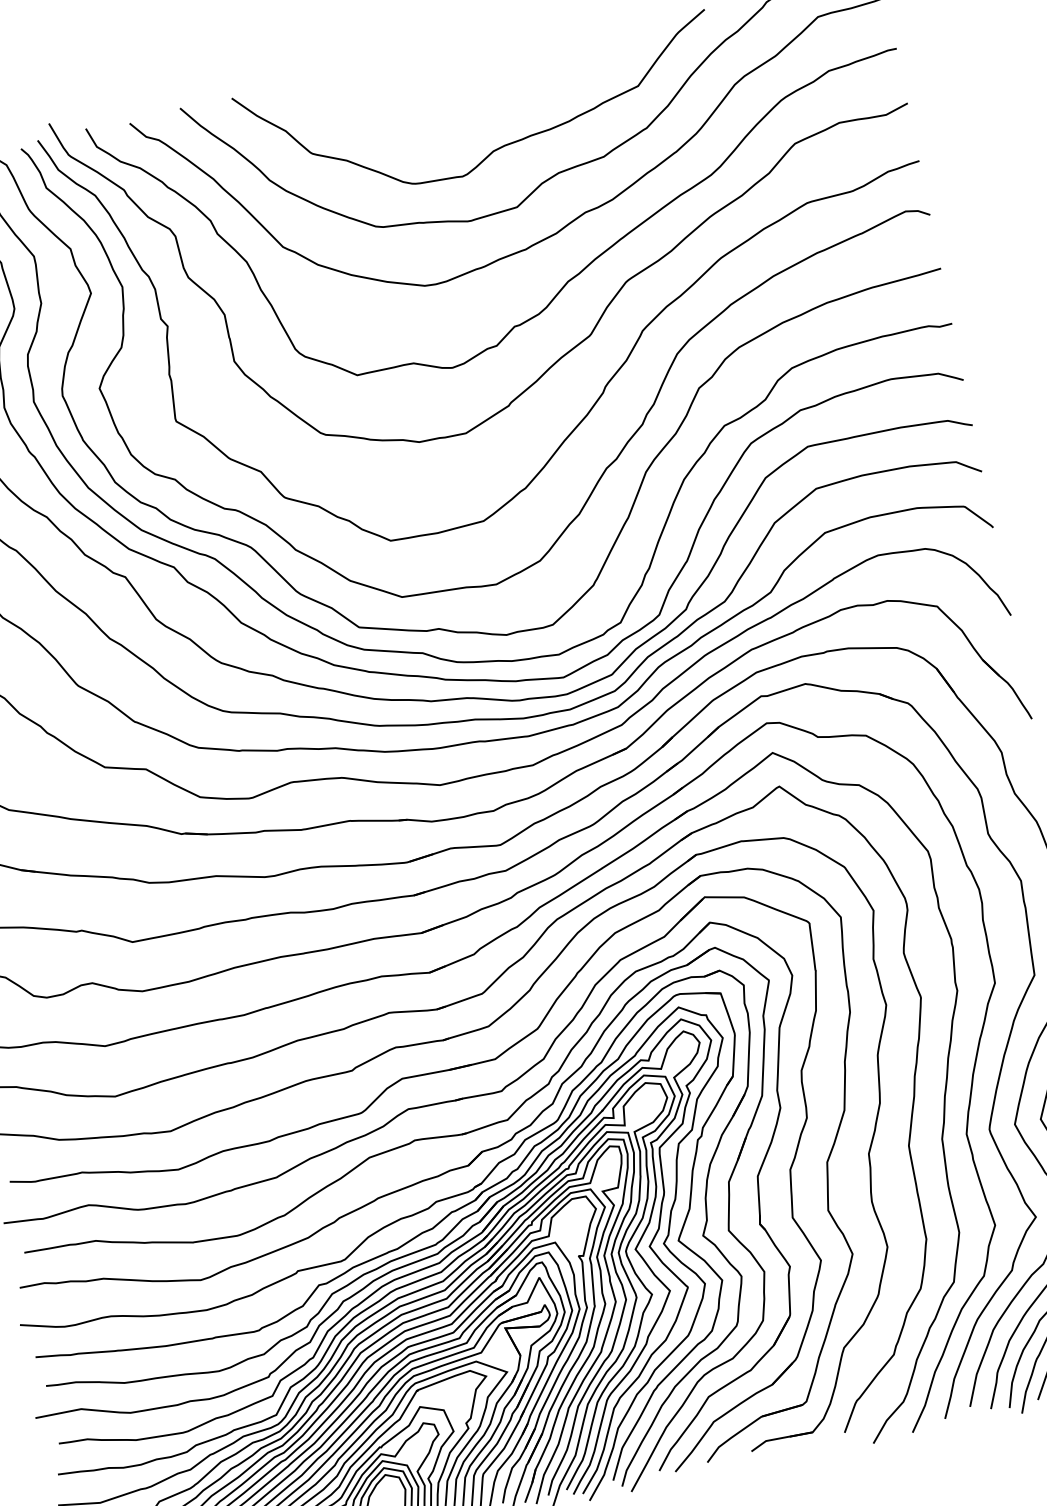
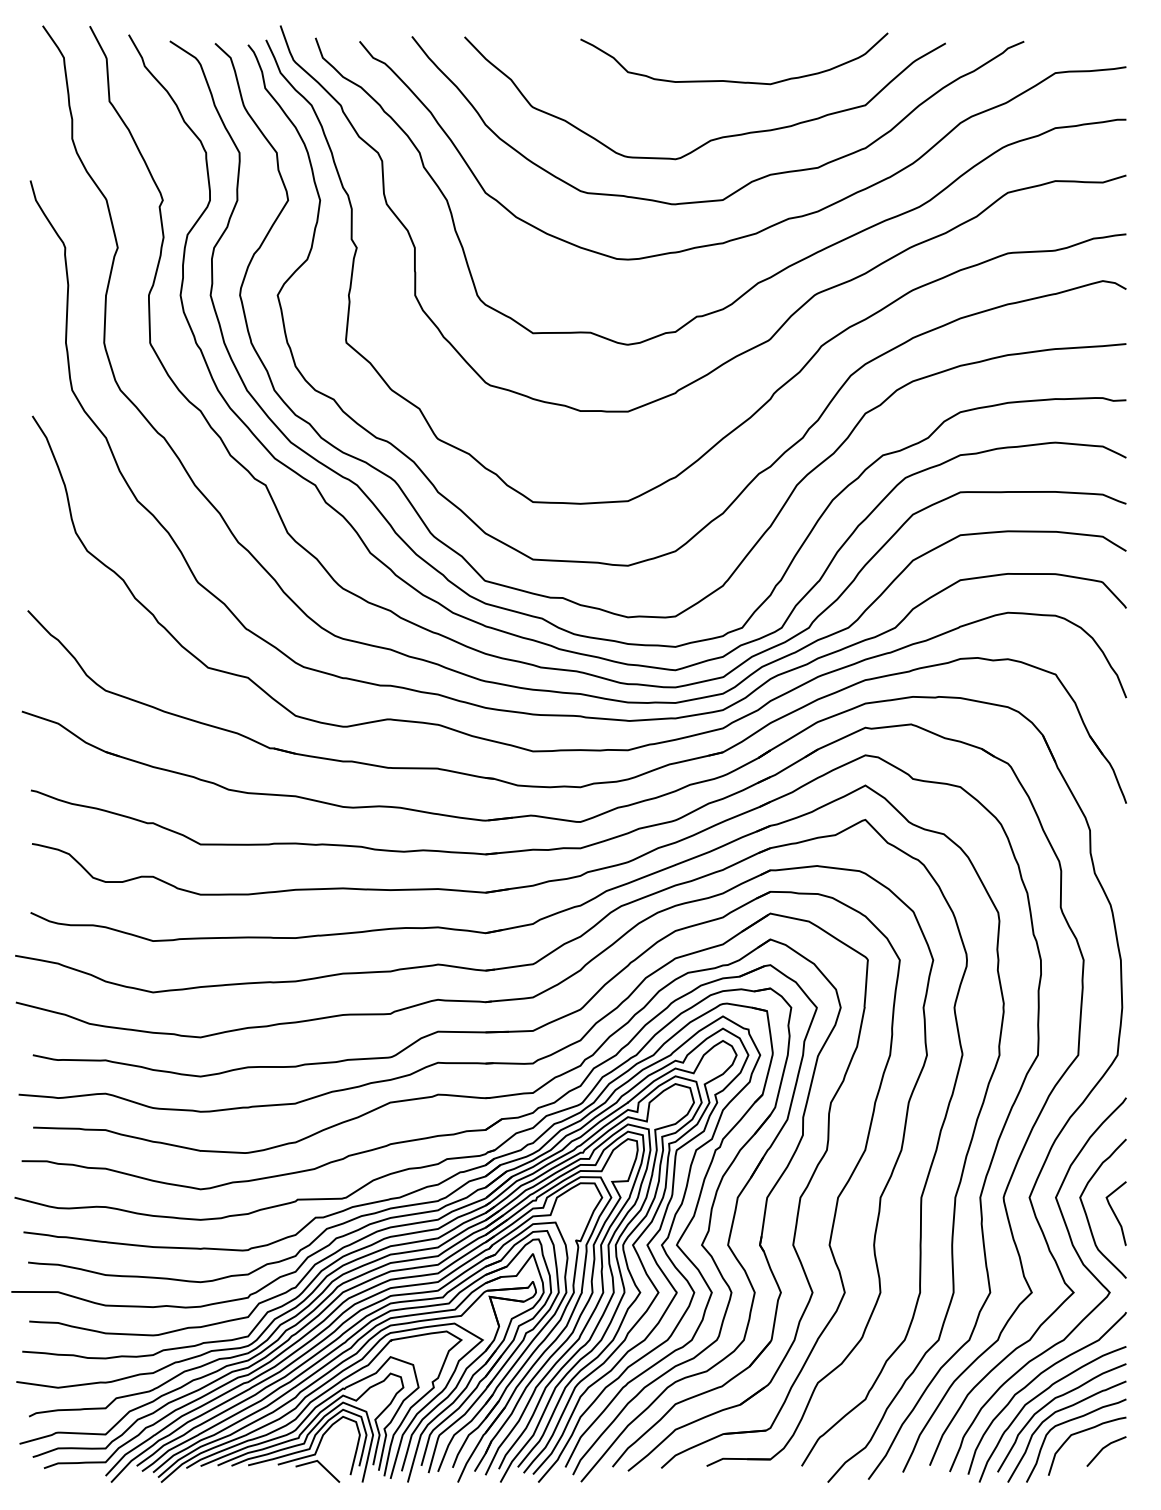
curve: (503, 87) -> (733, 80), added

